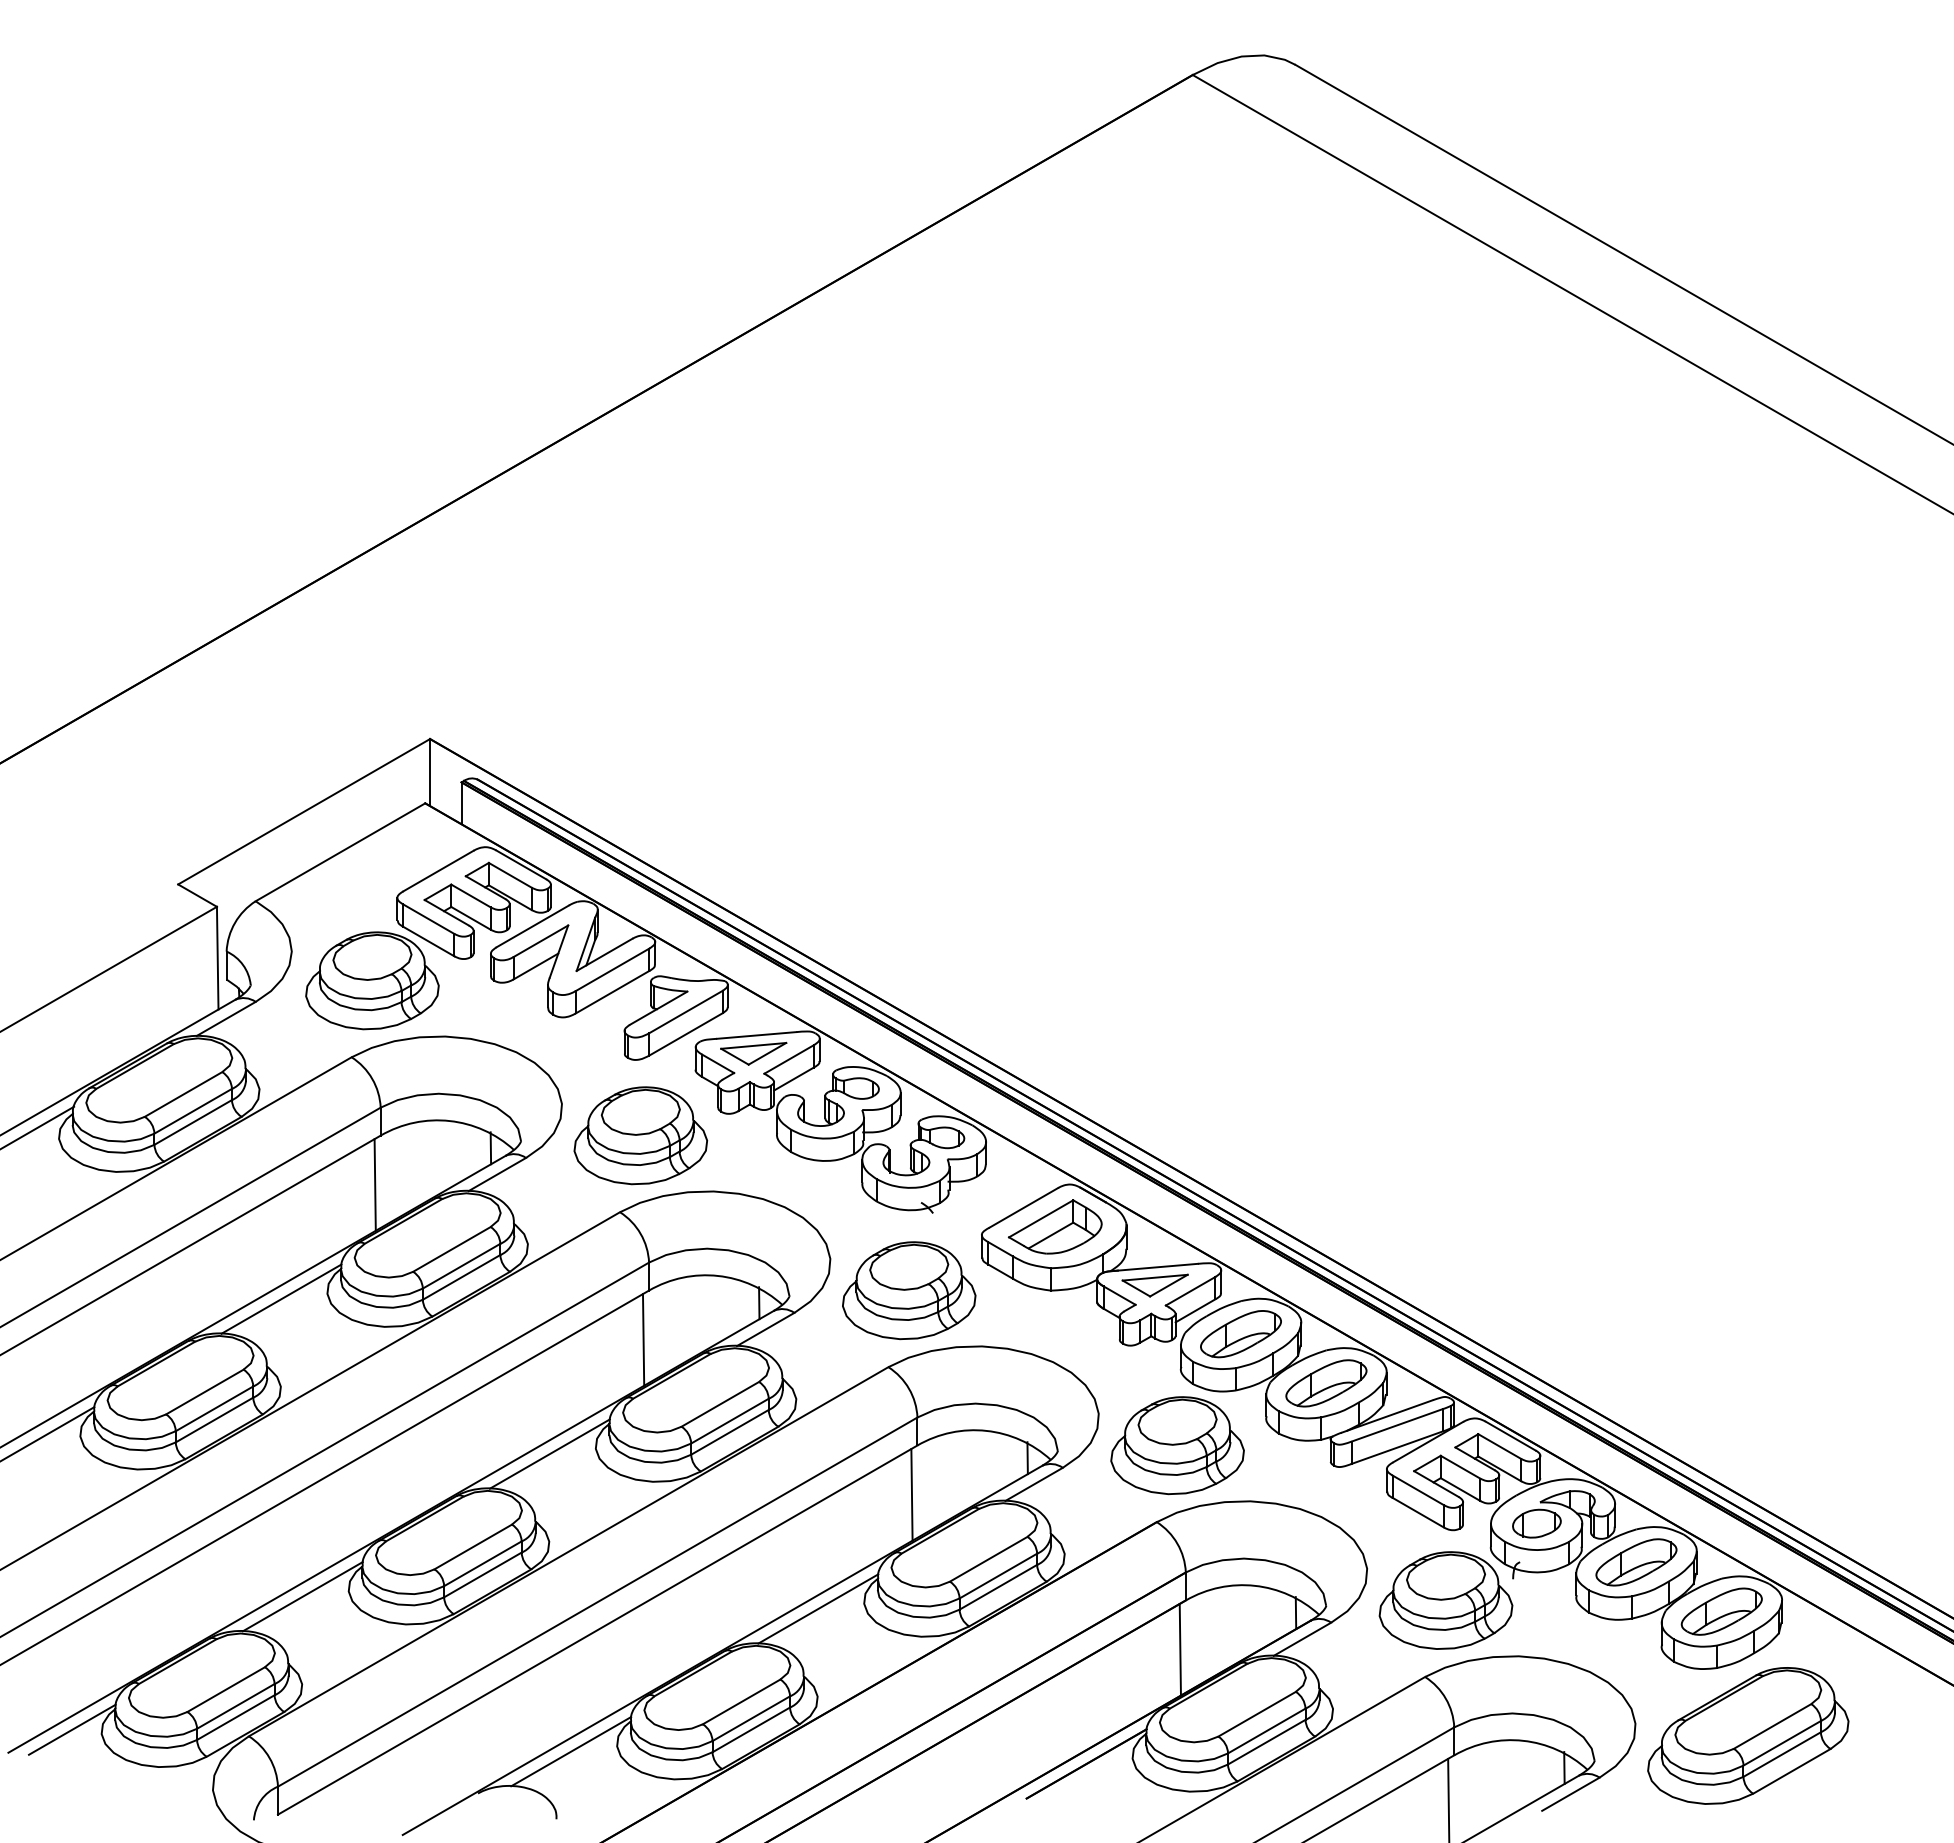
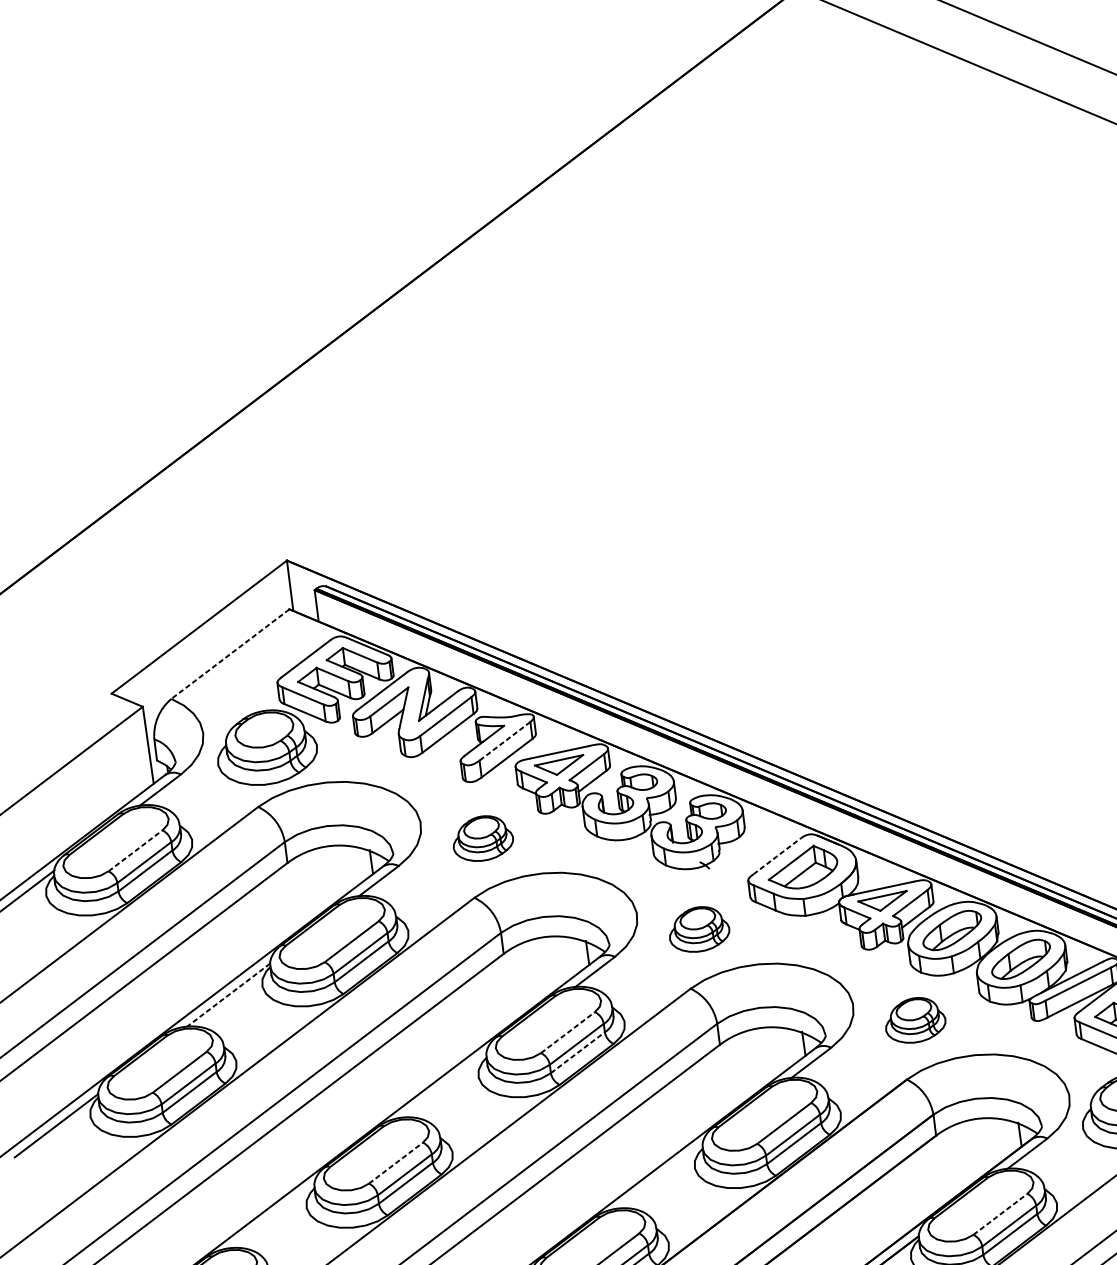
line: (340, 852) -> (230, 654), solid -> dashed
line: (685, 1012) -> (504, 741), solid -> dashed
line: (183, 1094) -> (135, 850), solid -> dashed
part: (640, 1135) -> (482, 838), size x0.6
line: (374, 1184) -> (287, 900), removed
line: (1024, 1207) -> (777, 855), solid -> dashed
part: (909, 1290) -> (699, 929), size x0.6
line: (281, 1299) -> (228, 995), solid -> dashed
line: (643, 1339) -> (504, 991), removed
line: (720, 1404) -> (568, 1032), solid -> dashed
line: (729, 1432) -> (577, 1052), solid -> dashed
part: (1177, 1445) -> (915, 1020), size x0.6
line: (549, 1453) -> (444, 1085), removed
line: (911, 1494) -> (720, 1082), removed
line: (473, 1547) -> (396, 1163), solid -> dashed
line: (302, 1596) -> (272, 1216), removed
line: (818, 1608) -> (661, 1176), removed
line: (1179, 1649) -> (935, 1173), removed
line: (1257, 1714) -> (1000, 1214), solid -> dashed

